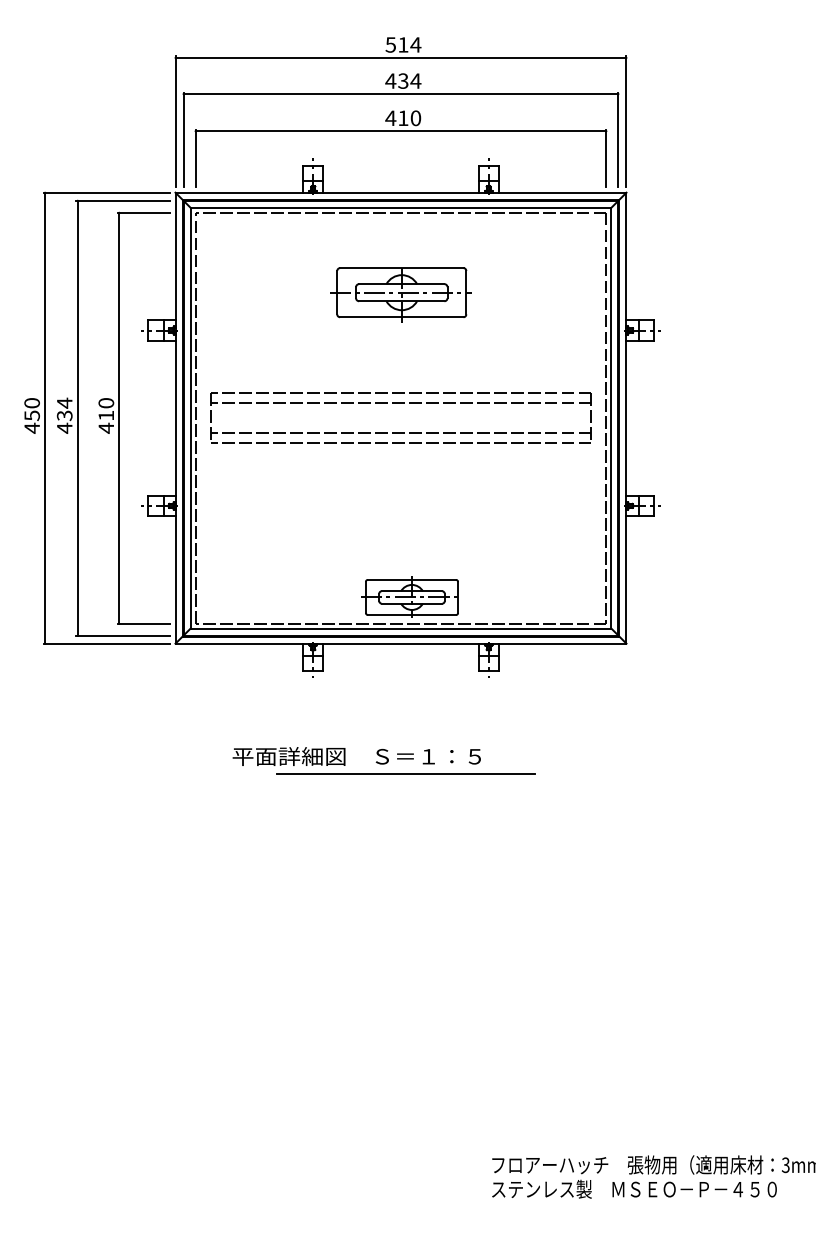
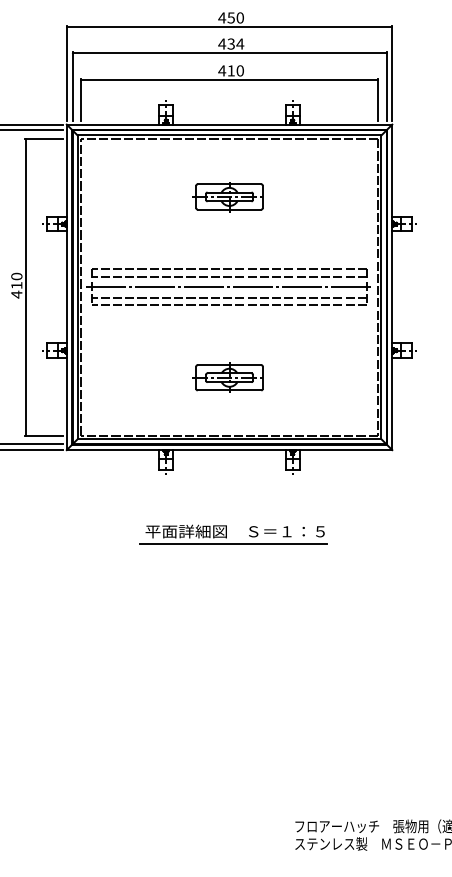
text: (403, 44) -> (231, 17), 514 -> 450
part: (398, 293) -> (227, 197), size x0.71
line: (400, 418) -> (229, 287), added
part: (409, 596) -> (227, 377), moved
text: (356, 756) -> (234, 531), moved

